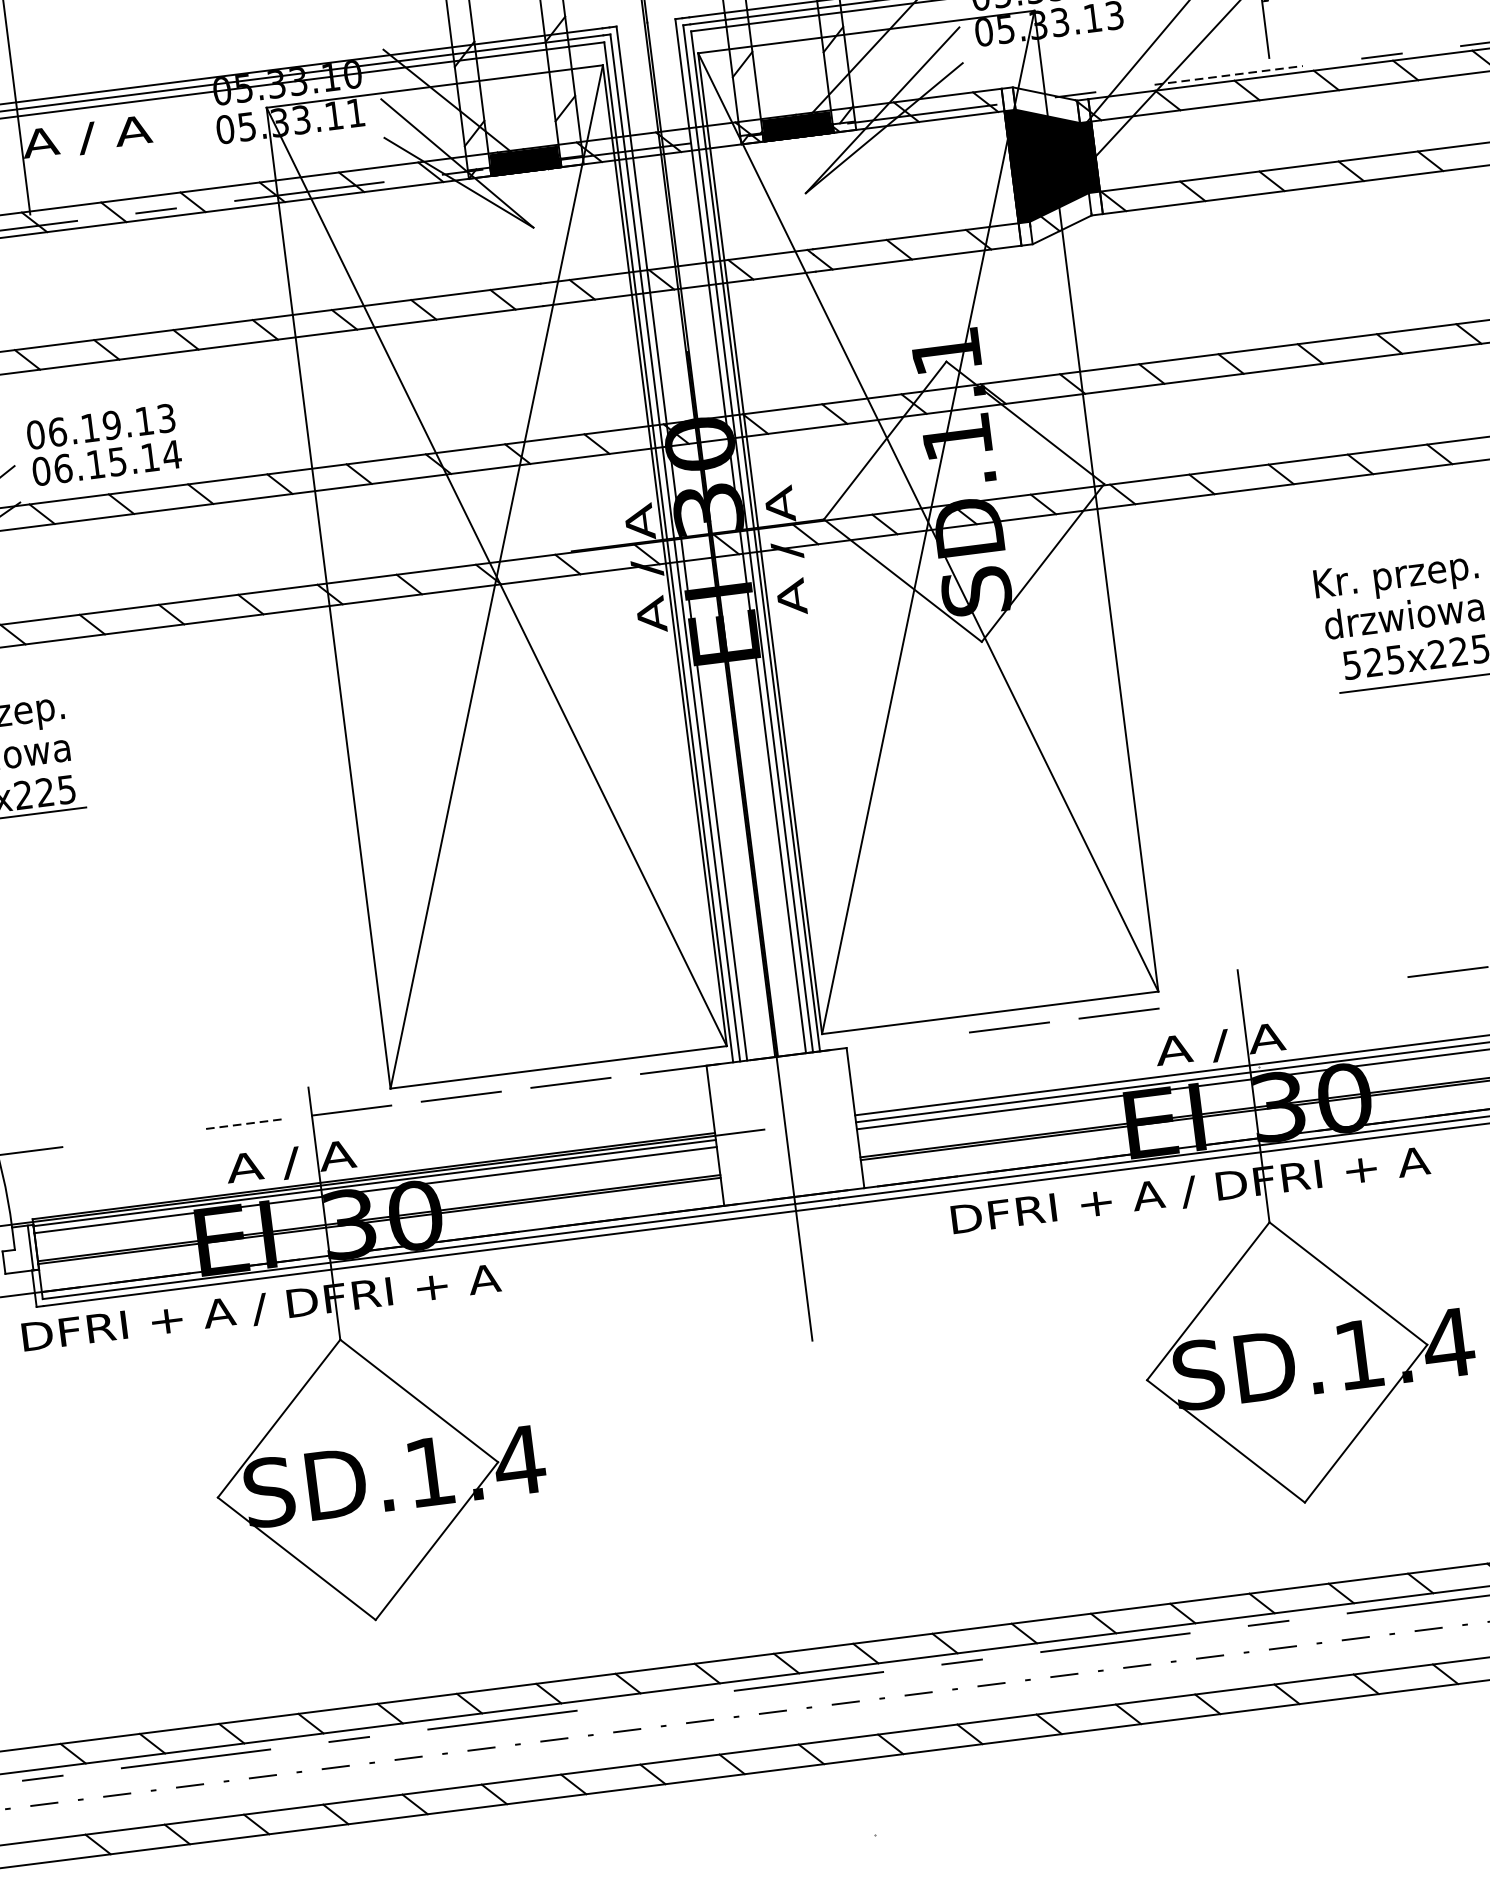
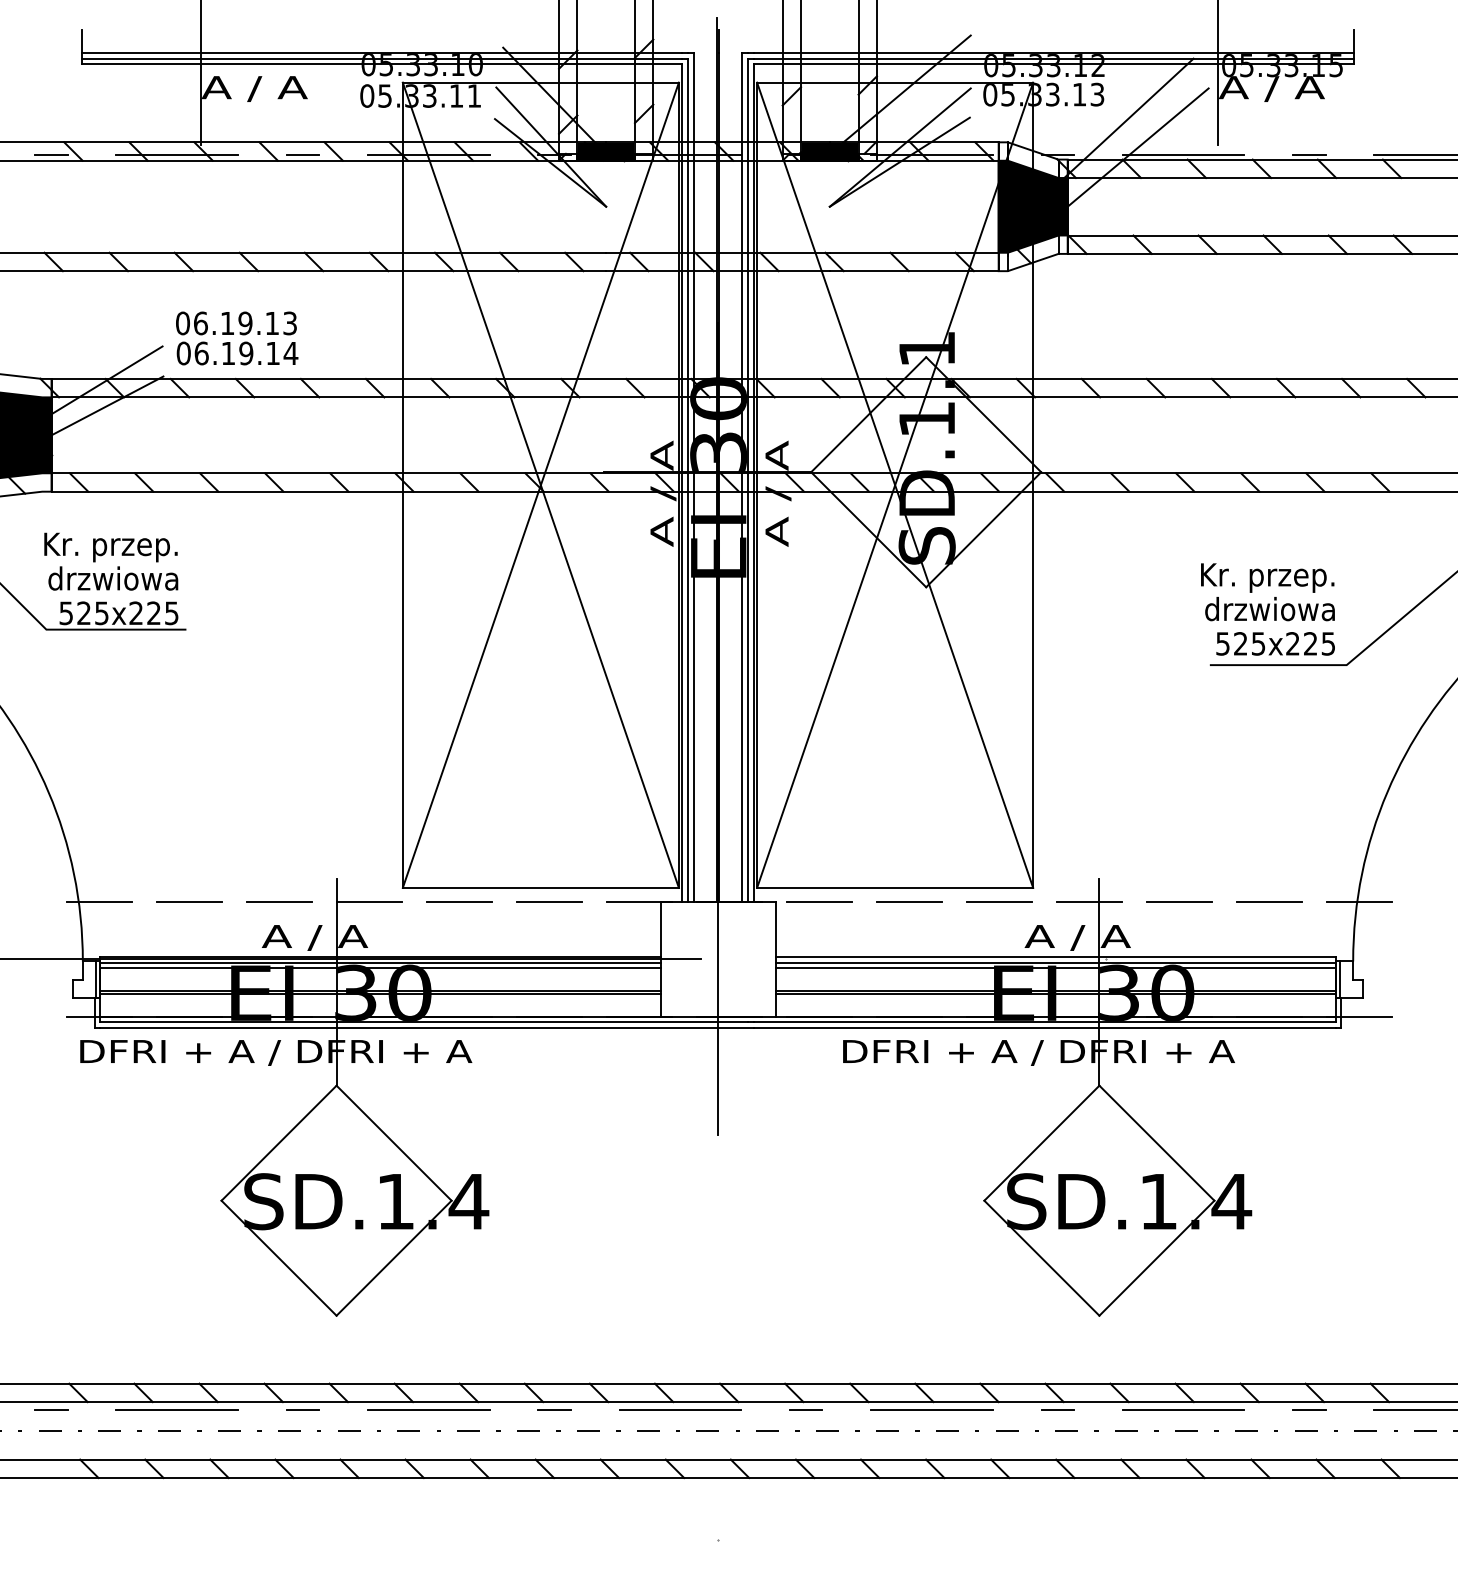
line: (1228, 75) -> (1183, 154), dashed -> solid
text: (117, 460) -> (246, 352), 06.15.14 -> 06.19.14
line: (1338, 985) -> (1179, 901), added
line: (1227, 999) -> (1088, 901), added
line: (898, 1041) -> (818, 901), added
line: (241, 1124) -> (278, 901), dashed -> solid
line: (131, 1138) -> (188, 901), added
line: (655, 1700) -> (554, 1409), added

